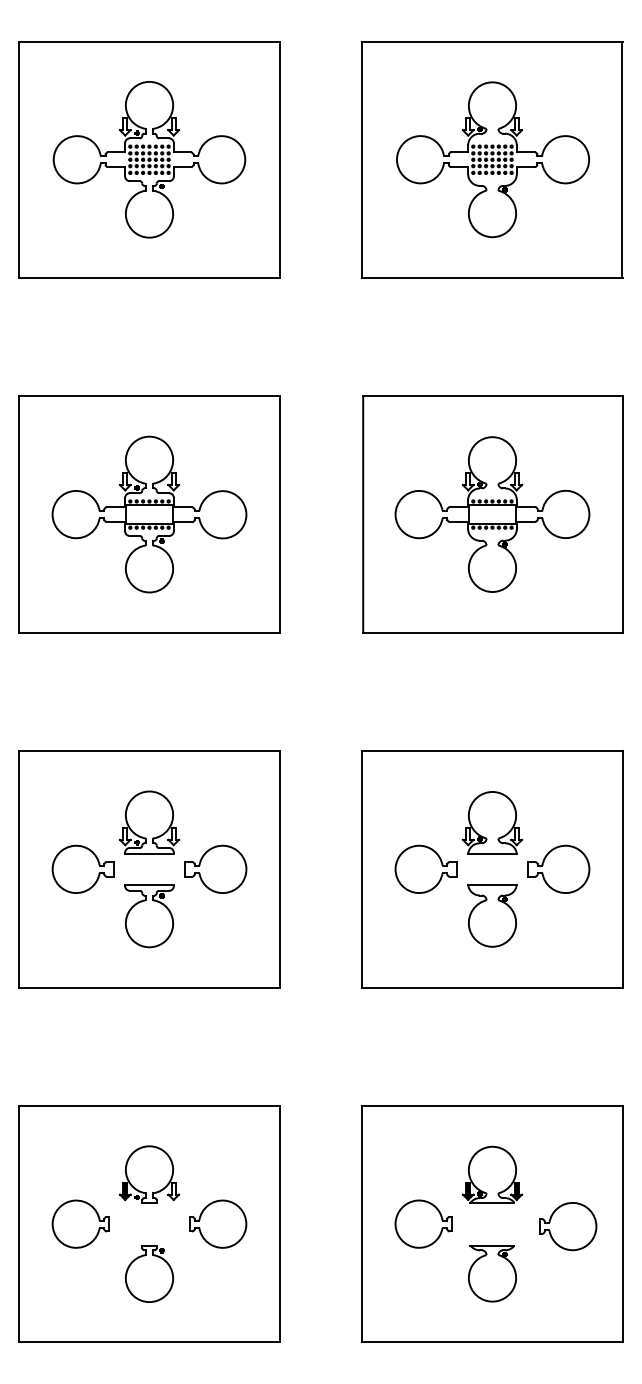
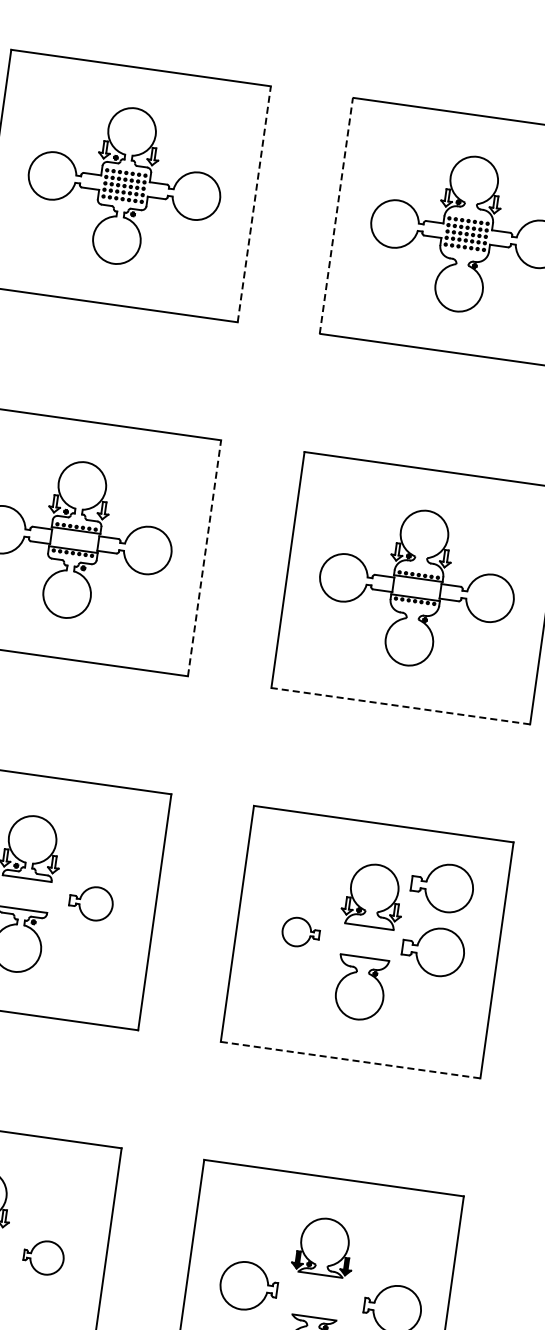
line: (279, 159) -> (254, 204), solid -> dashed
line: (361, 159) -> (336, 215), solid -> dashed
line: (279, 514) -> (204, 558), solid -> dashed
line: (492, 632) -> (400, 705), solid -> dashed
part: (558, 804) -> (442, 886), added
part: (215, 868) -> (90, 902), size x0.7
part: (425, 868) -> (300, 931), size x0.6
line: (492, 987) -> (350, 1059), solid -> dashed
part: (218, 1223) -> (44, 1257), size x0.7

